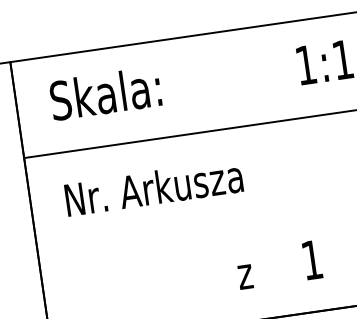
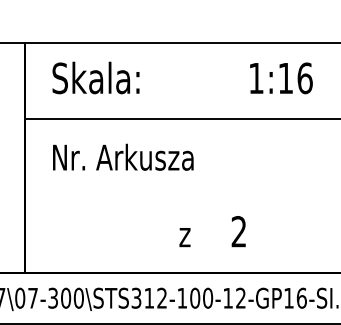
text: (311, 259) -> (238, 231), 1 -> 2

